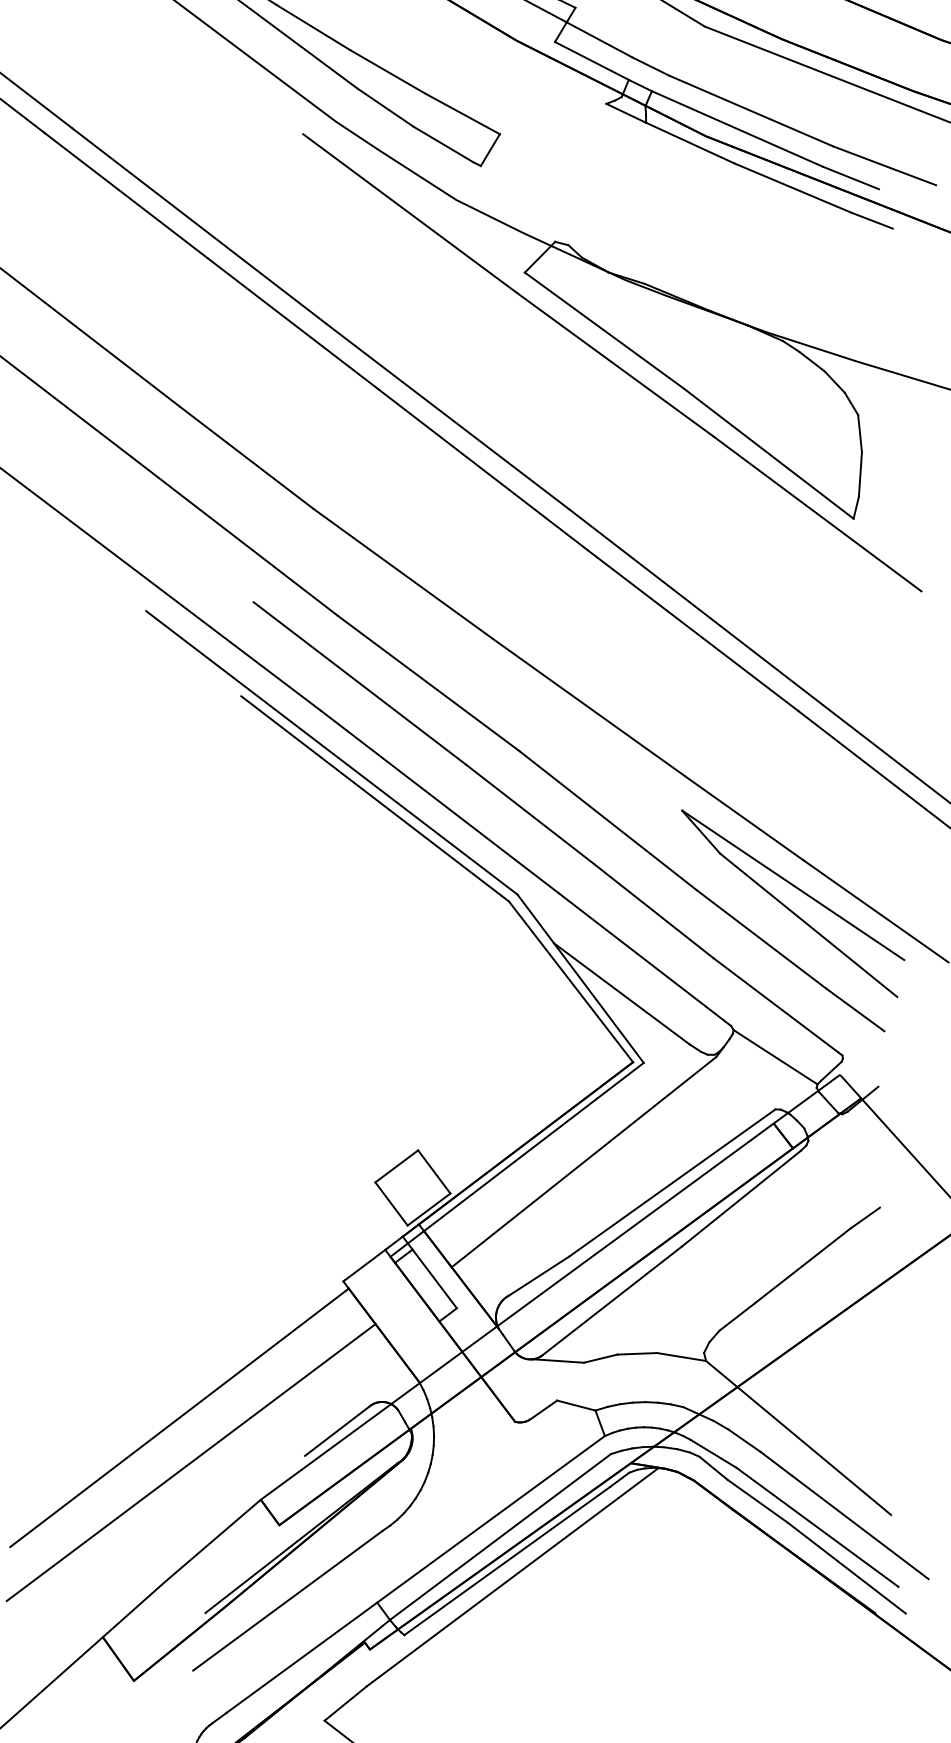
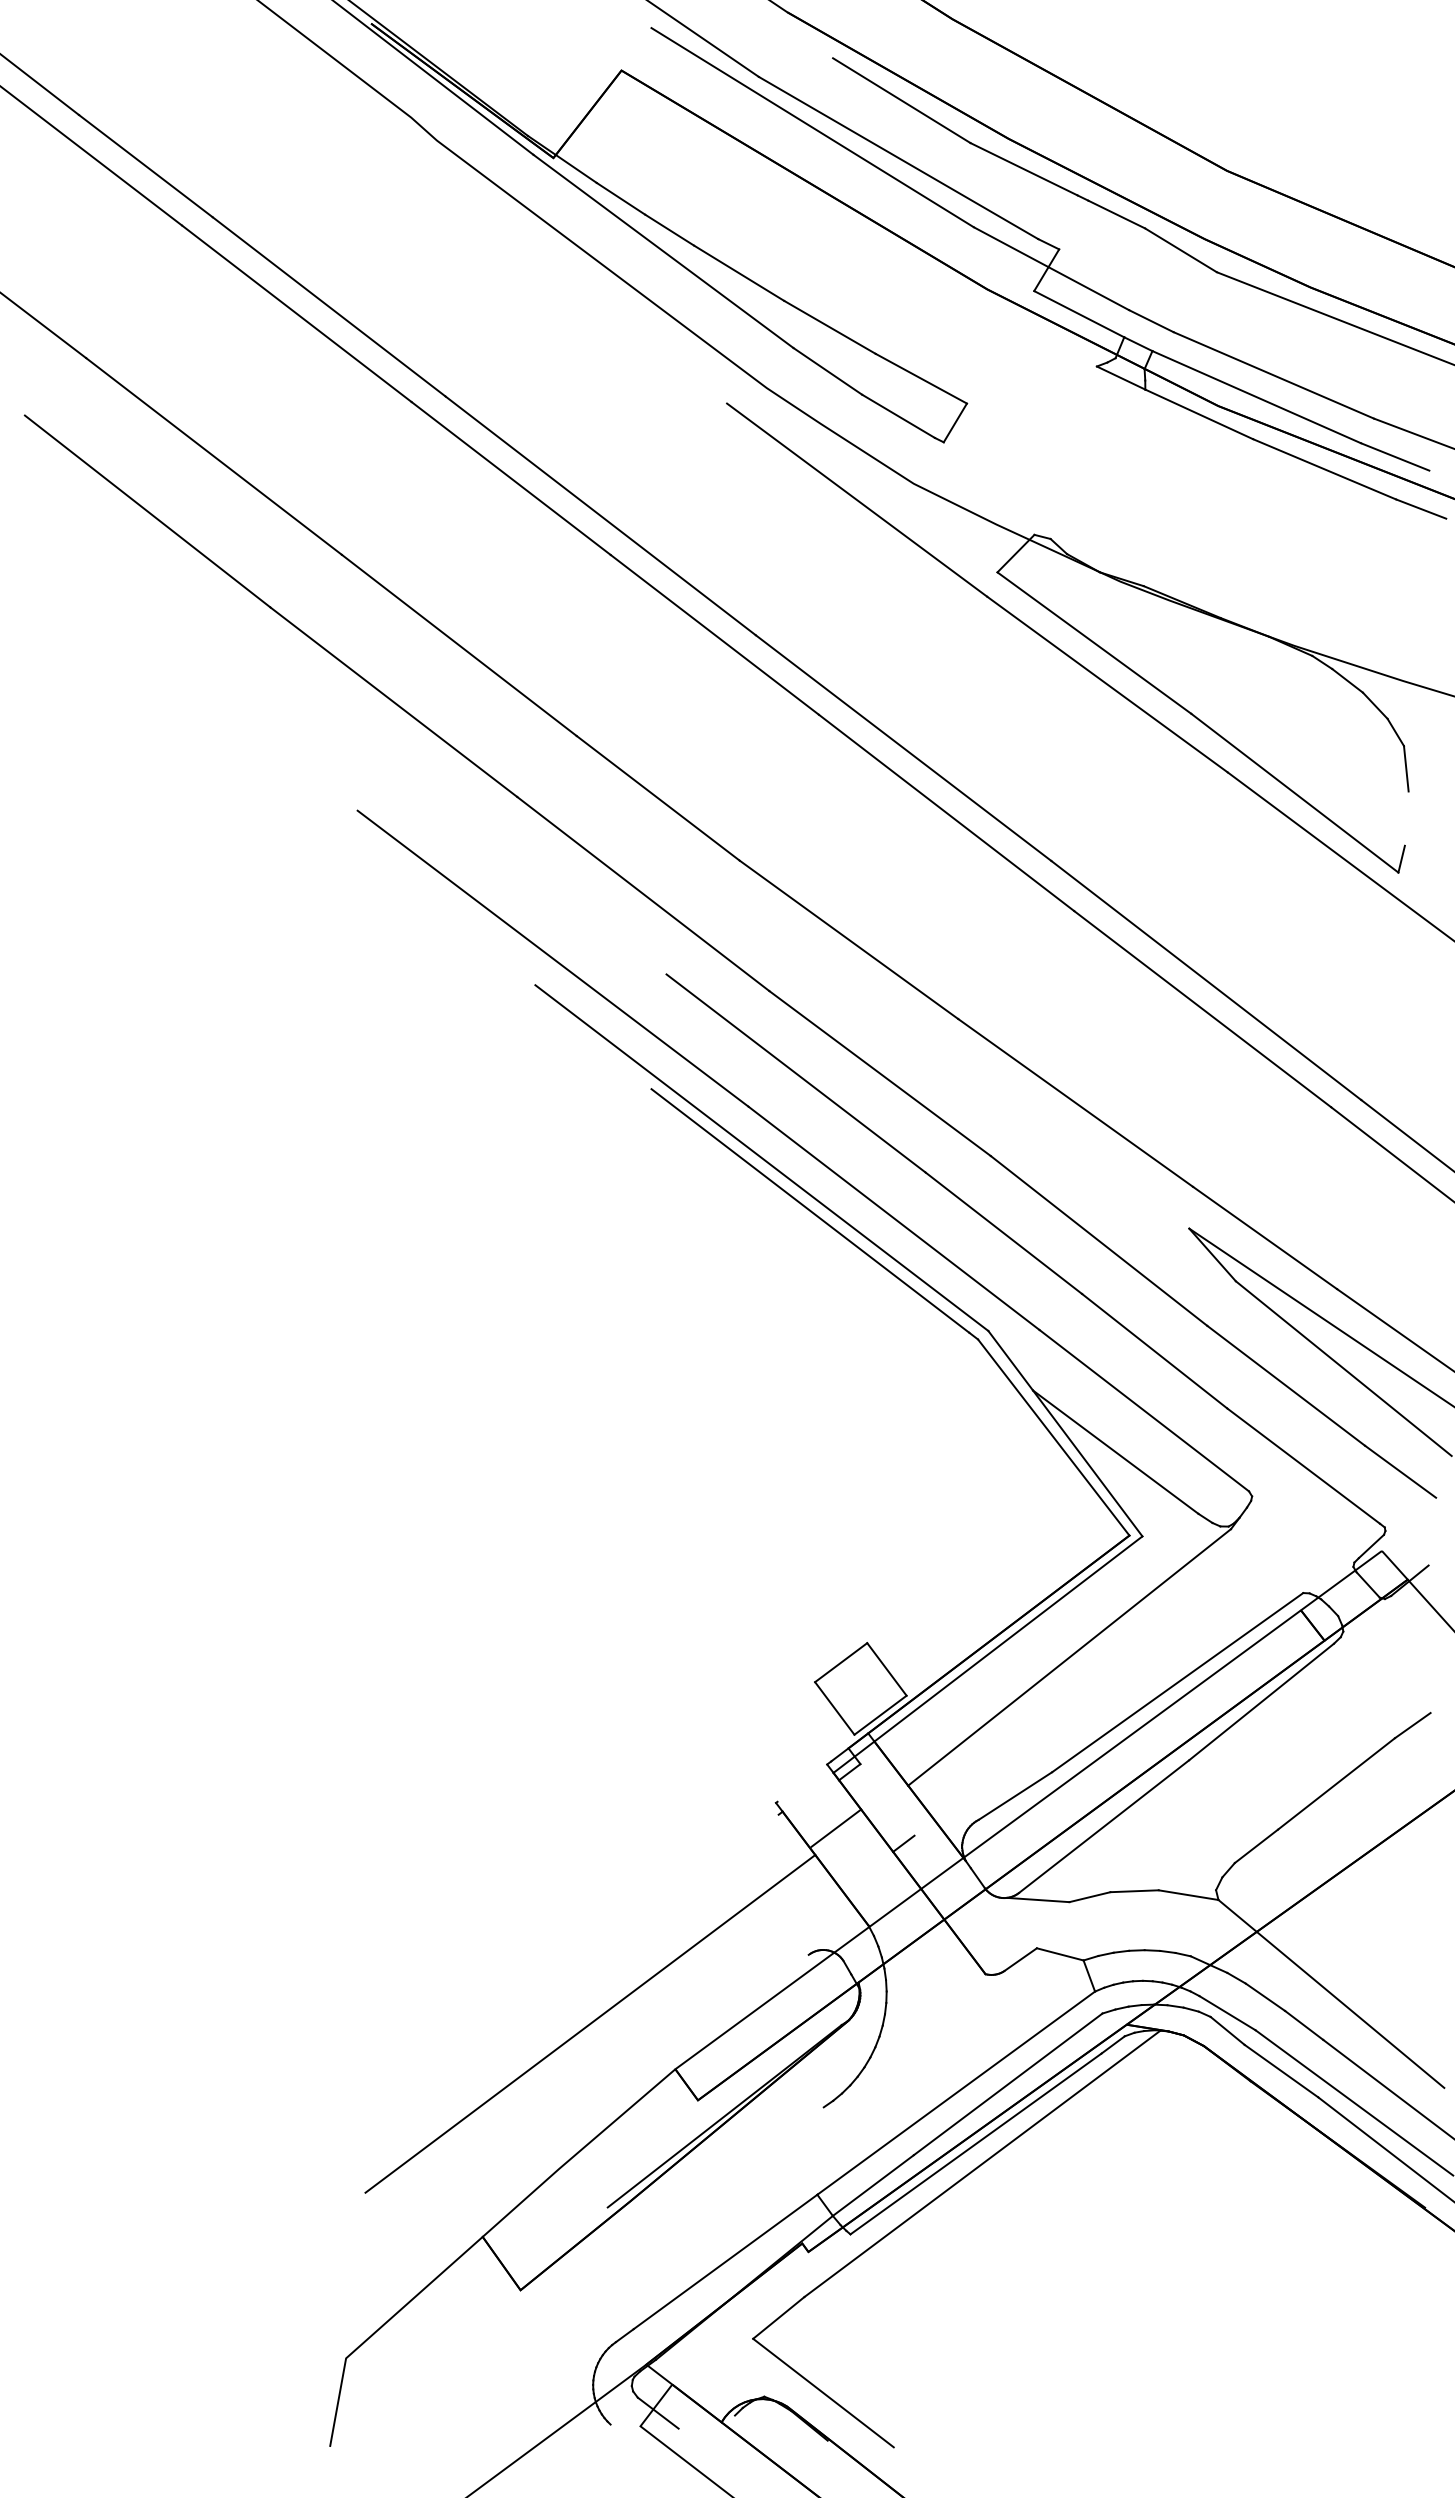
line: (860, 474) -> (1406, 818), removed
line: (775, 1057) -> (1303, 1529), removed
line: (365, 1264) -> (836, 1827), moved
line: (434, 1278) -> (887, 1799), removed
line: (177, 1418) -> (573, 1970), removed
line: (337, 1430) -> (768, 1984), removed
line: (287, 1600) -> (707, 2192), removed

